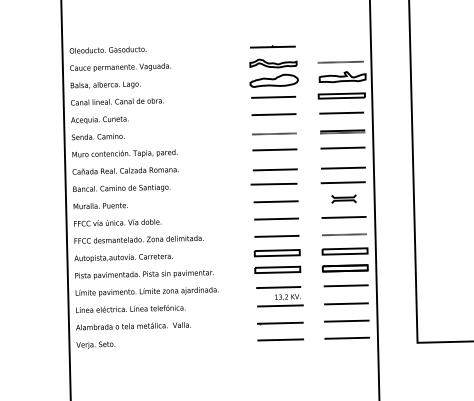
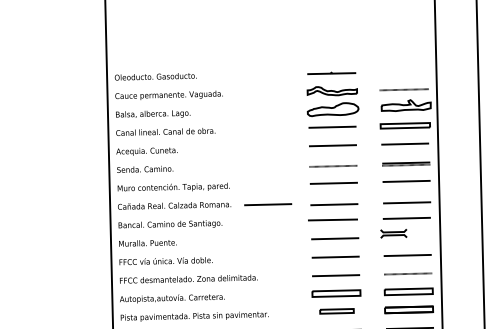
line: (213, 169) -> (268, 204), added
part: (343, 198) -> (393, 233), moved
part: (277, 269) -> (336, 311), size x0.7

